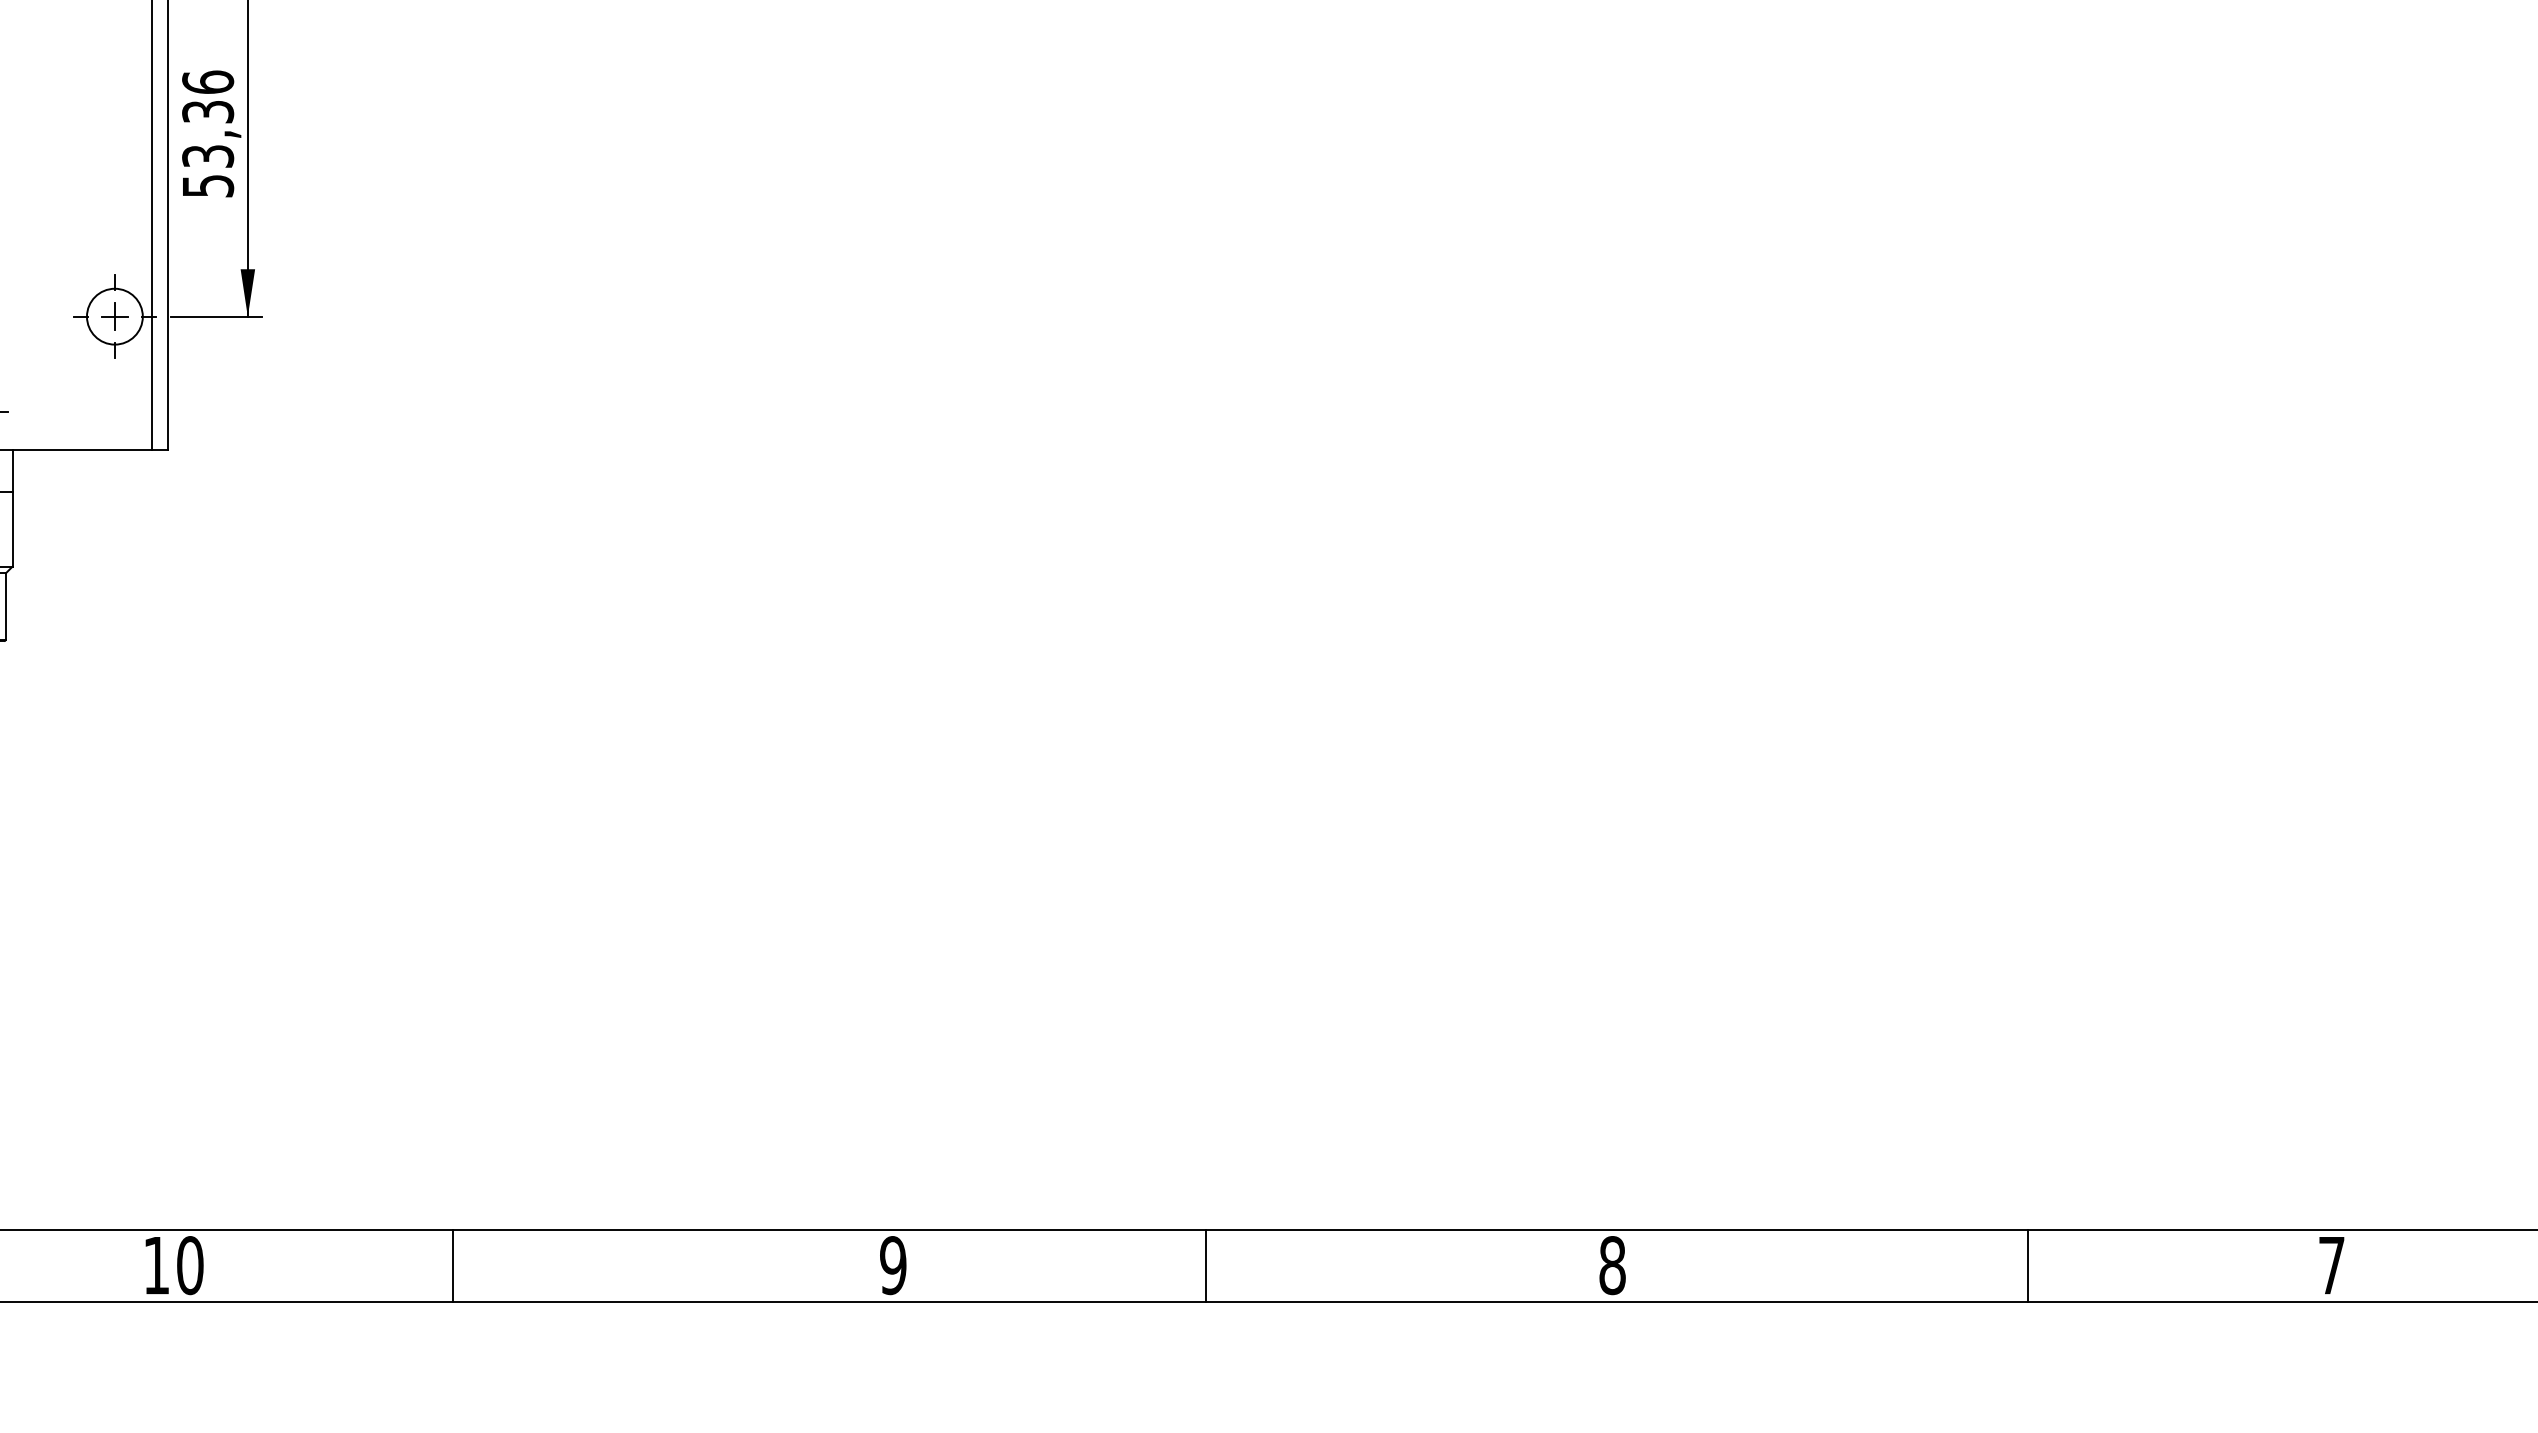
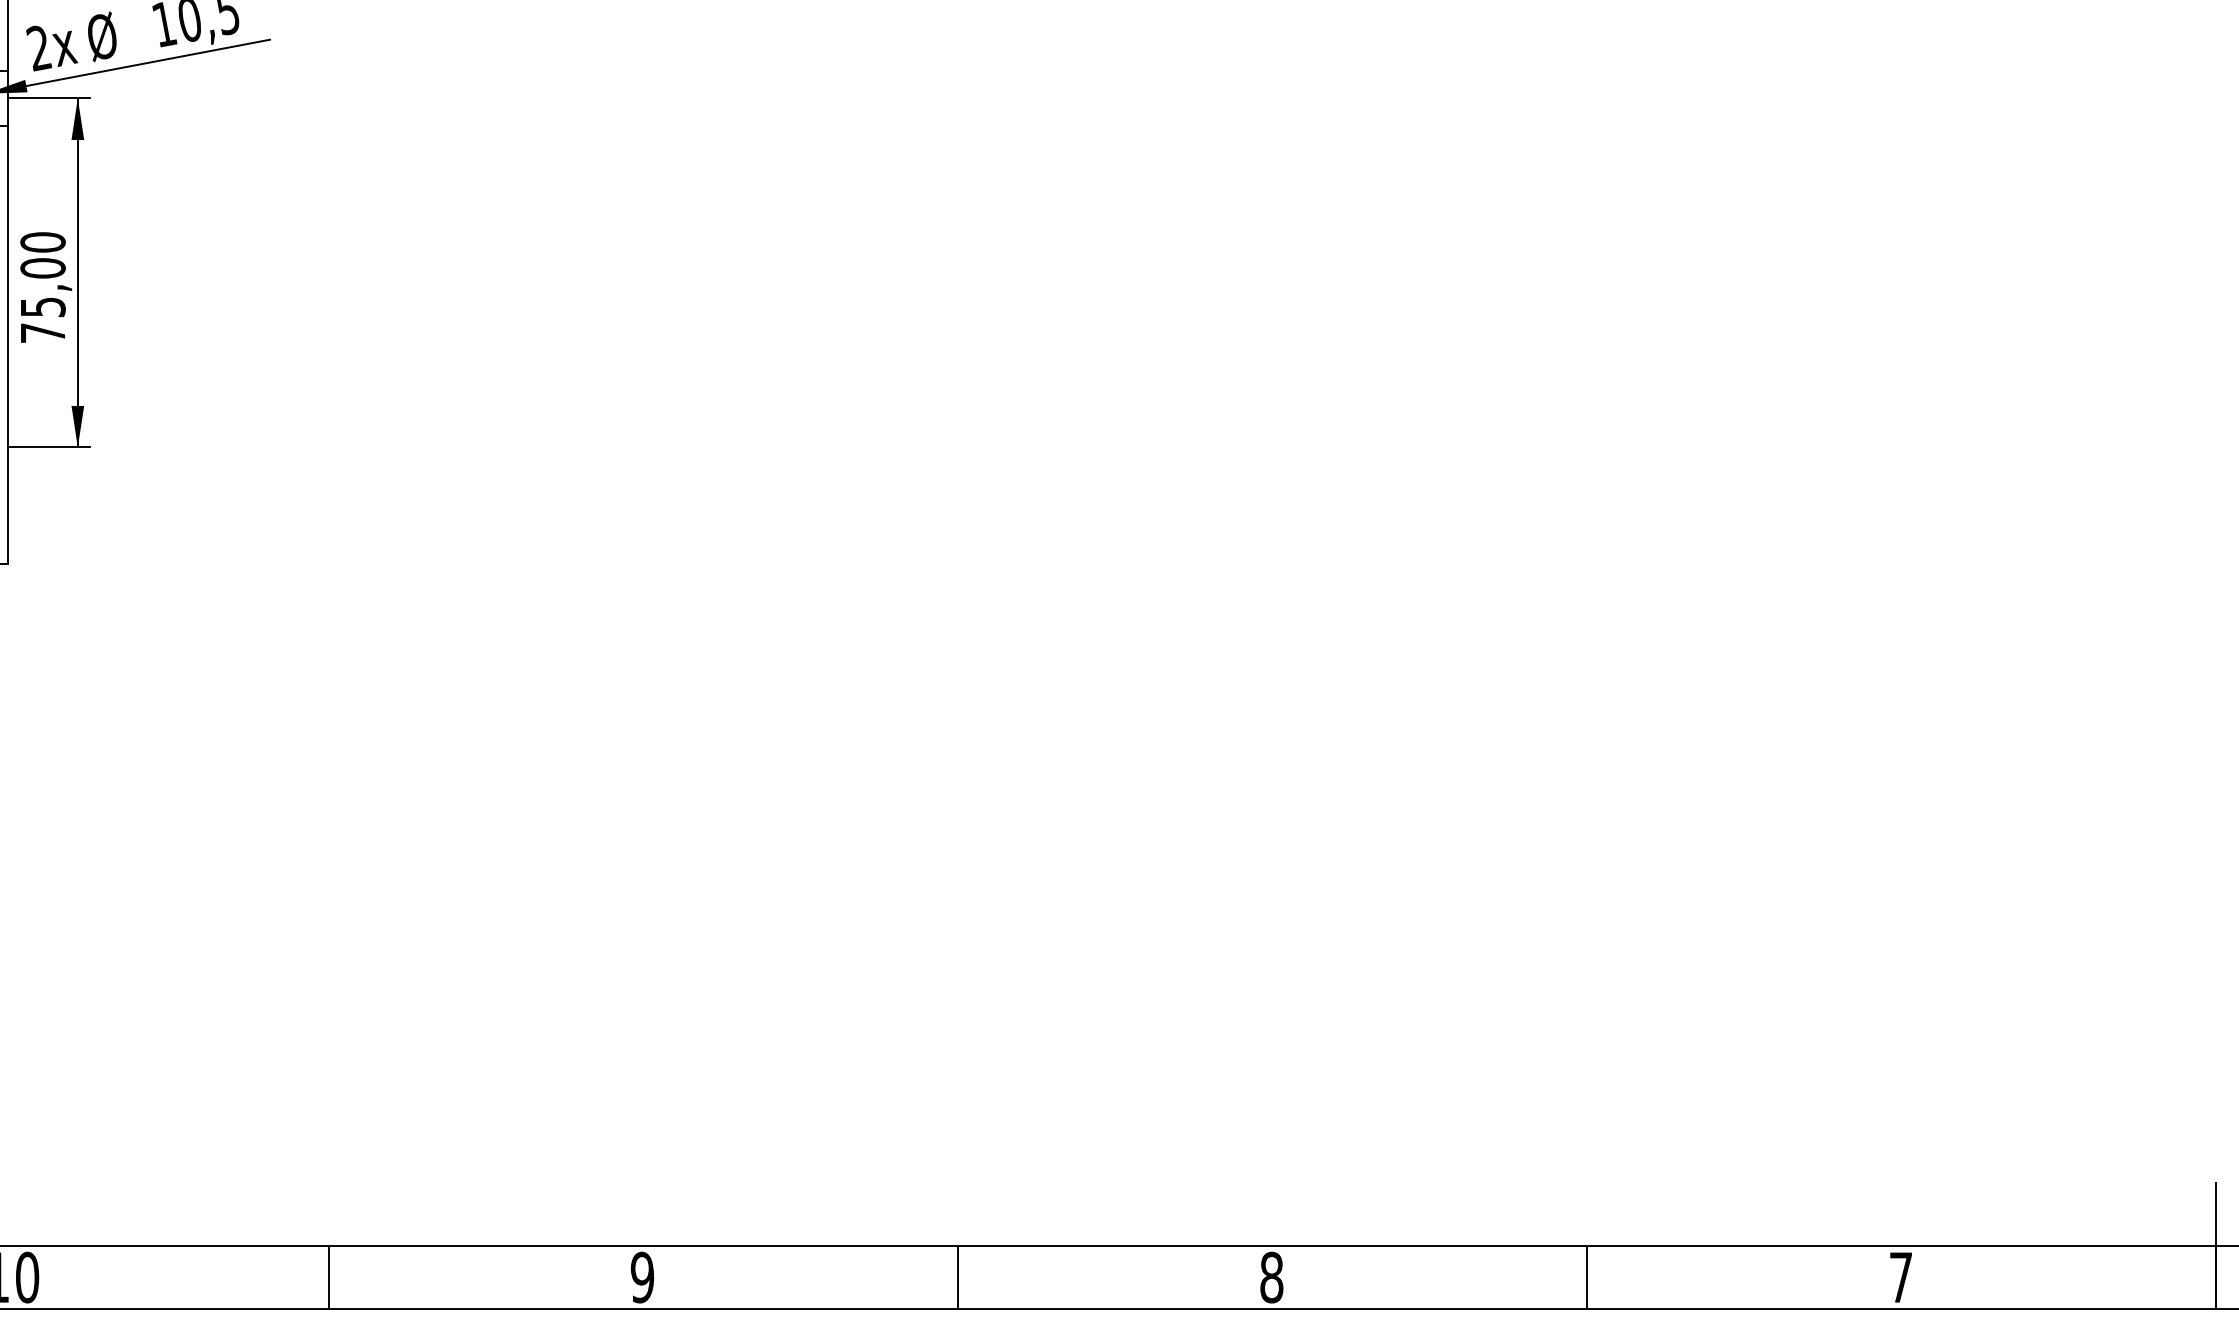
text: (207, 133) -> (42, 287), 53,36 -> 75,00
line: (453, 1265) -> (328, 1277), moved
line: (1205, 1265) -> (957, 1277), moved
line: (2028, 1265) -> (1587, 1277), moved

